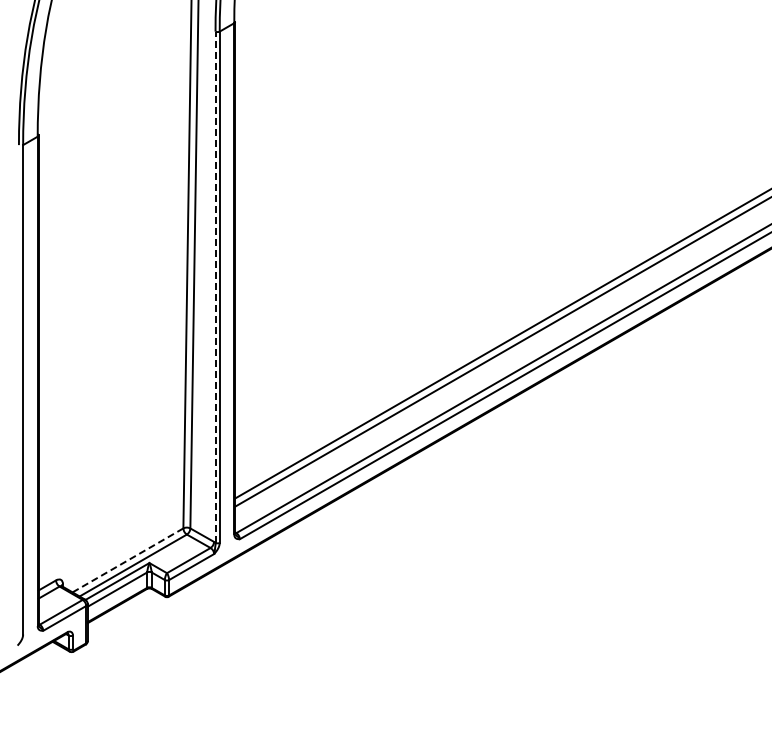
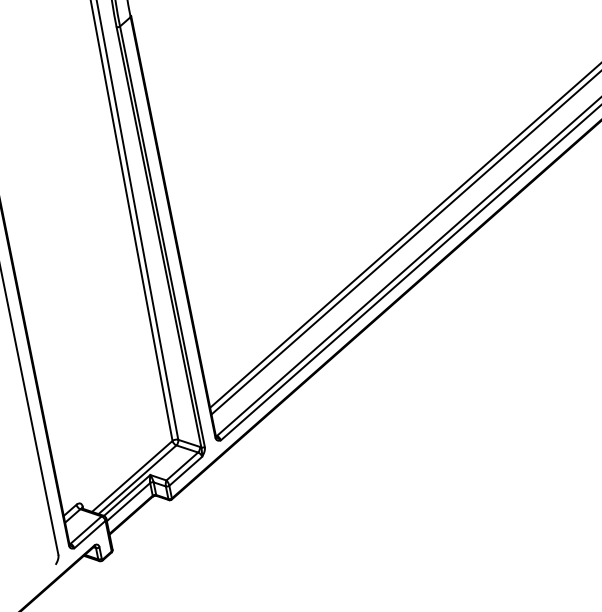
line: (215, 287) -> (159, 237), dashed -> solid
line: (127, 560) -> (131, 476), dashed -> solid

